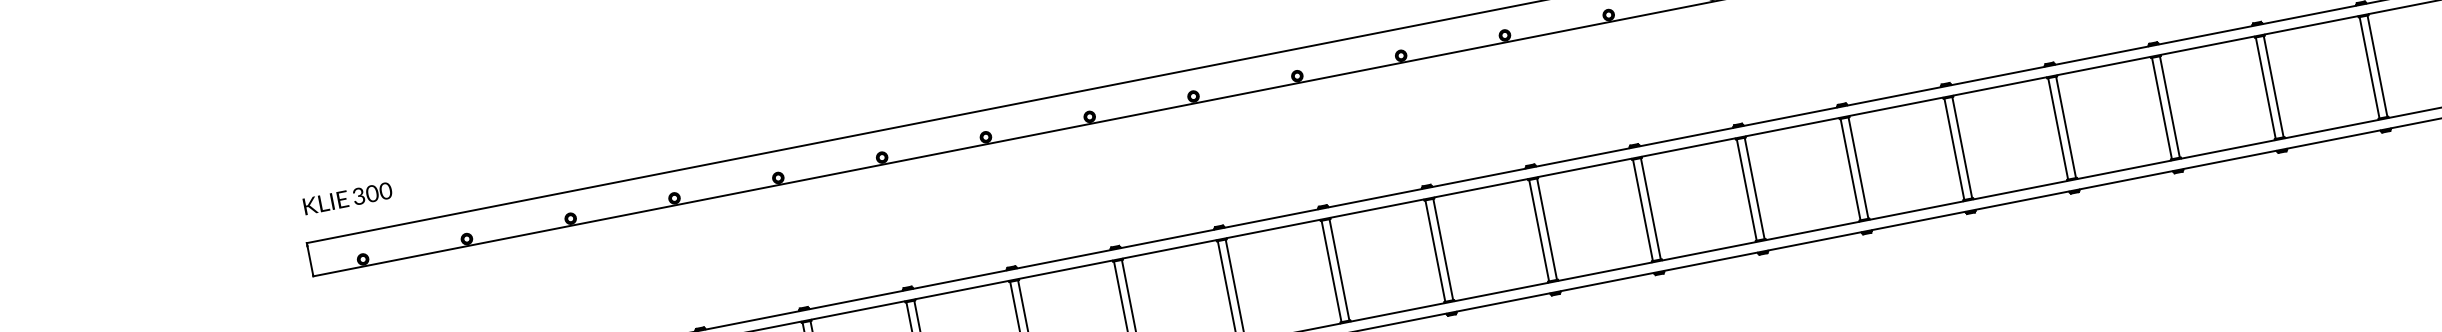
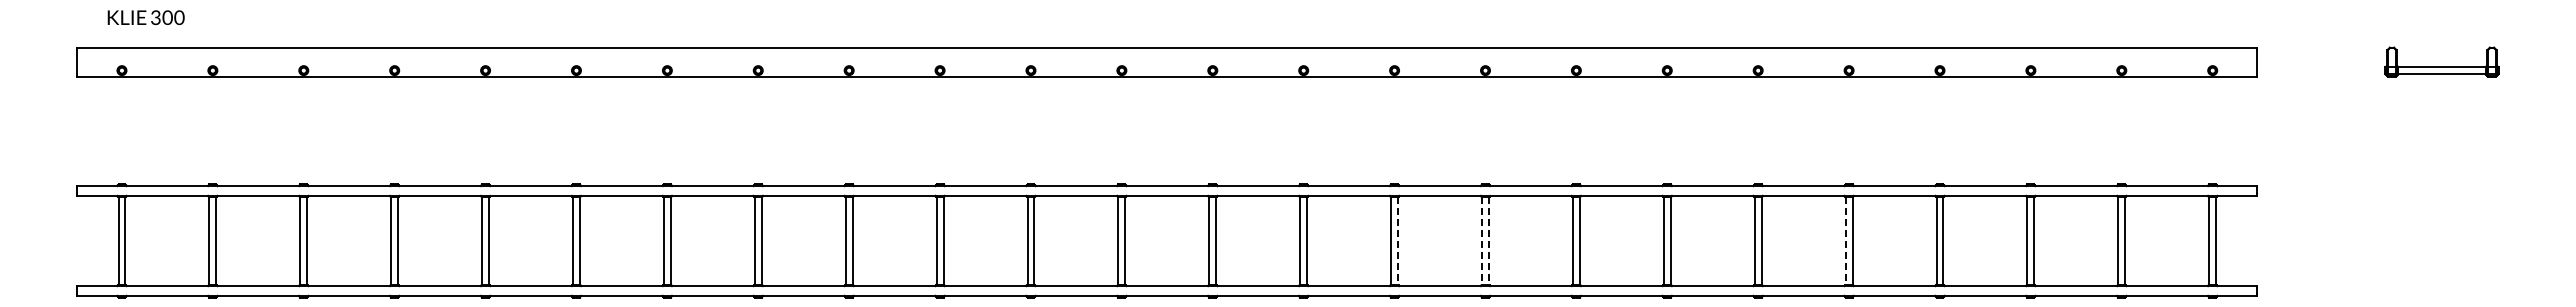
line: (2369, 68) -> (1845, 241), solid -> dashed
line: (1961, 148) -> (1488, 241), solid -> dashed
line: (1955, 149) -> (1482, 241), solid -> dashed
line: (1859, 168) -> (1398, 241), solid -> dashed
text: (347, 198) -> (145, 17), moved

